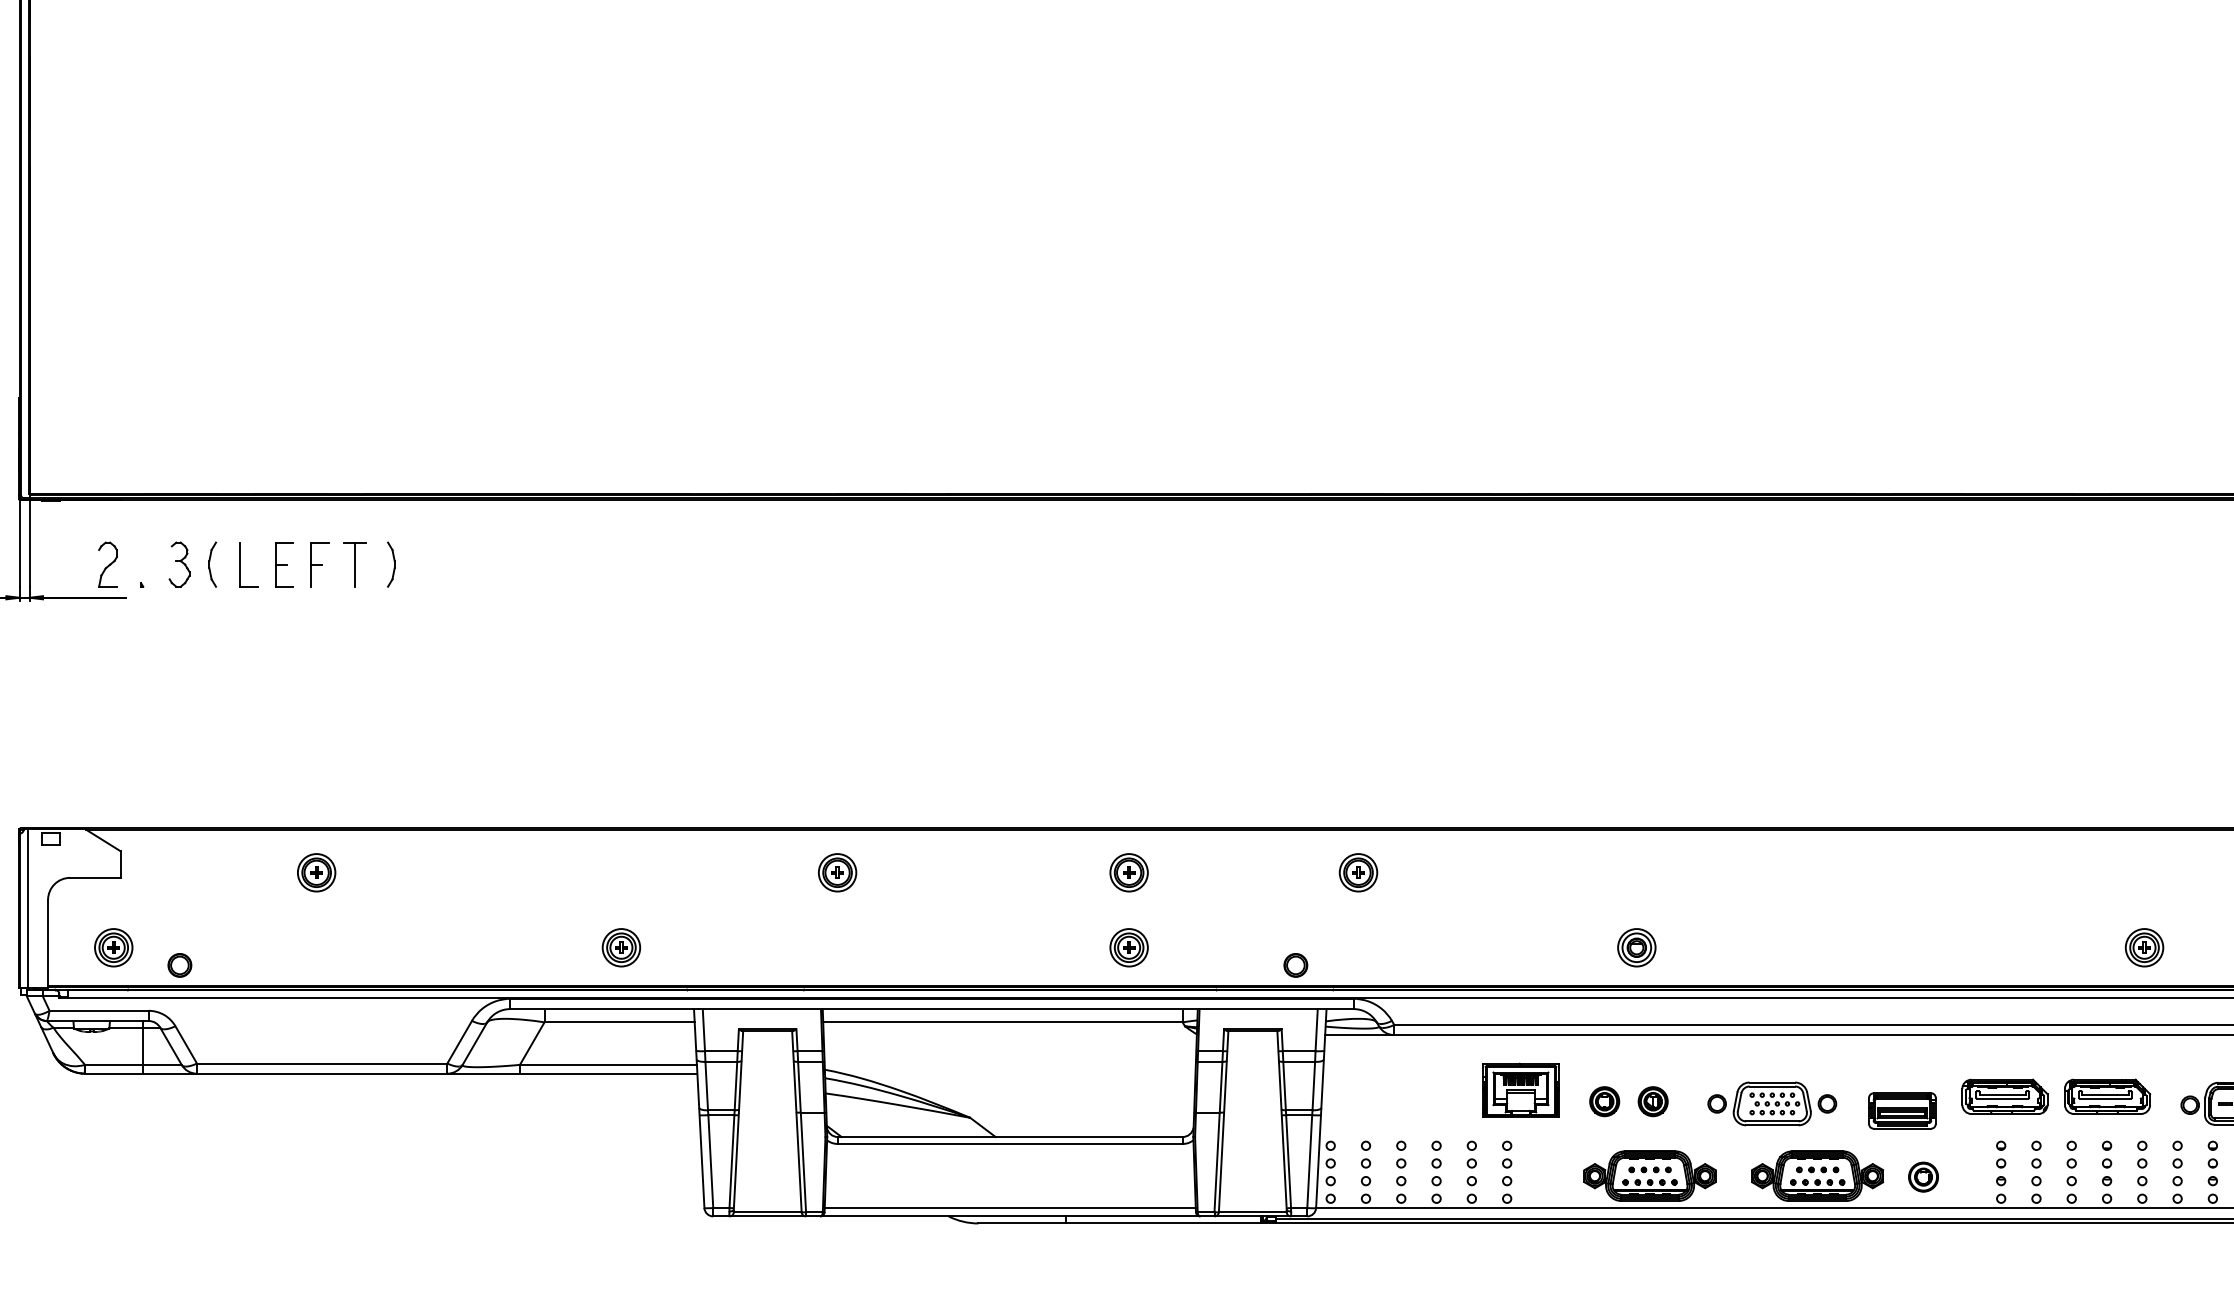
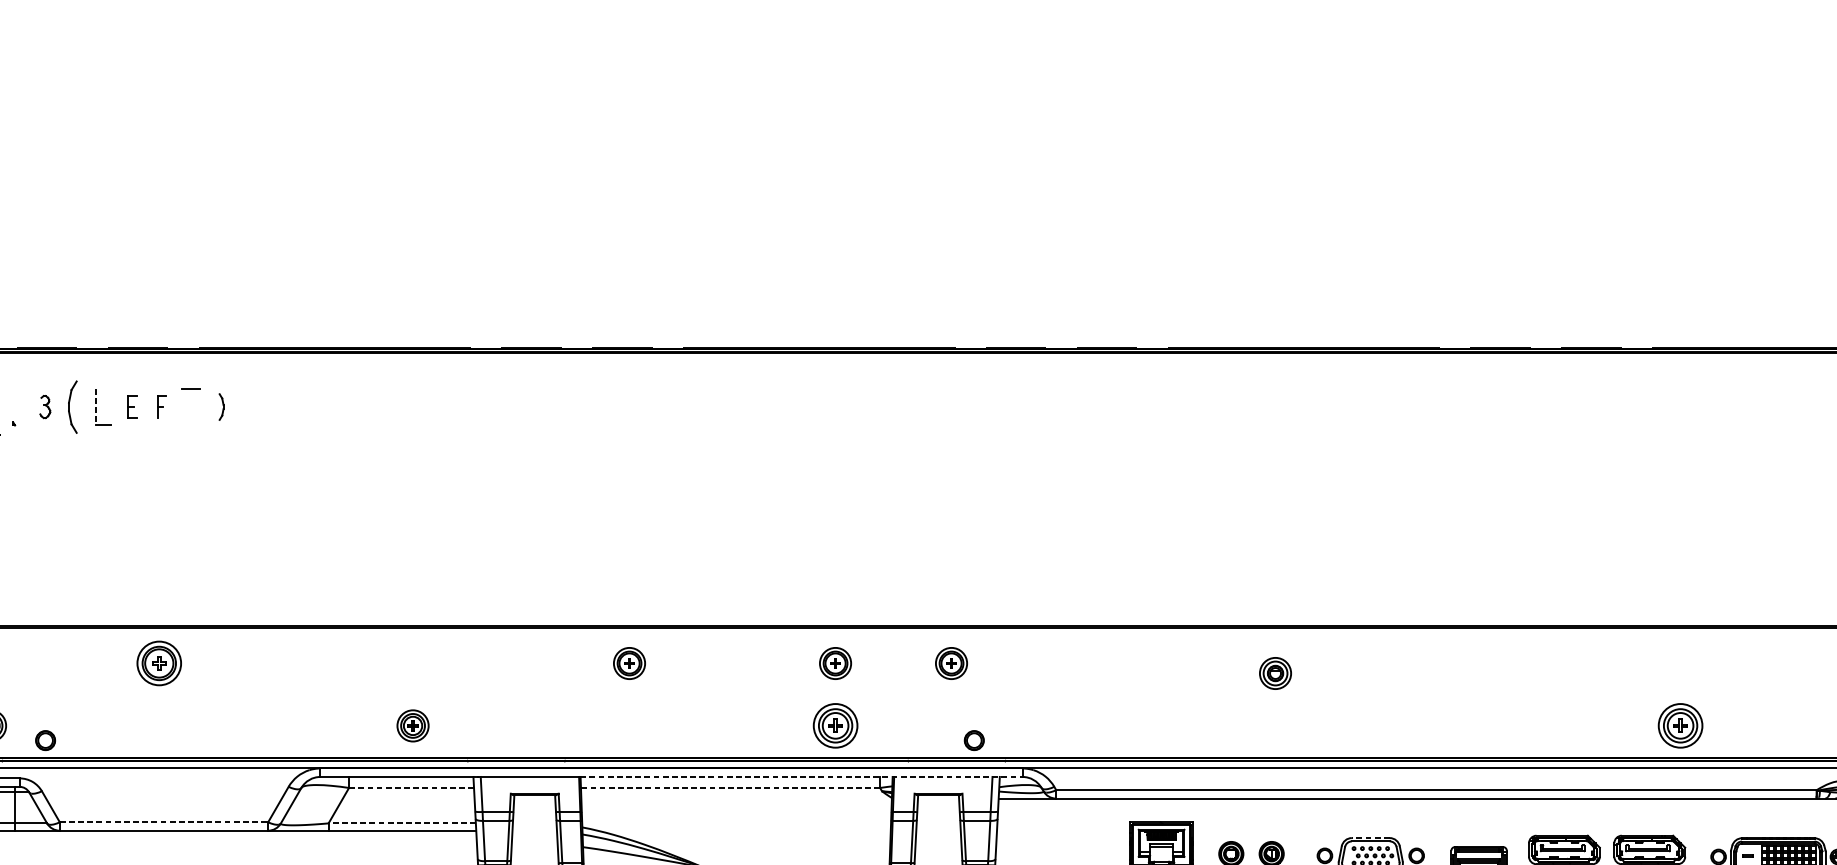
part: (179, 564) -> (45, 406), size x0.6
part: (212, 564) -> (72, 406), size x1.4
part: (284, 564) -> (132, 406), size x0.6
part: (319, 564) -> (161, 406), size x0.6
line: (354, 564) -> (190, 406), removed
part: (391, 564) -> (221, 406), size x0.7
line: (240, 565) -> (96, 407), solid -> dashed
part: (316, 872) -> (159, 663), size x1.4
part: (837, 872) -> (629, 663), moved
part: (1358, 872) -> (951, 663), moved
part: (1128, 947) -> (835, 725), size x1.4
part: (1636, 947) -> (1275, 673), moved
part: (2144, 947) -> (1680, 725), size x1.4
line: (1088, 1009) -> (801, 777), solid -> dashed
line: (619, 1022) -> (411, 788), solid -> dashed
line: (1002, 1022) -> (730, 788), solid -> dashed
line: (322, 1063) -> (164, 822), solid -> dashed
line: (607, 1064) -> (401, 823), solid -> dashed
line: (1772, 1082) -> (1370, 838), solid -> dashed

